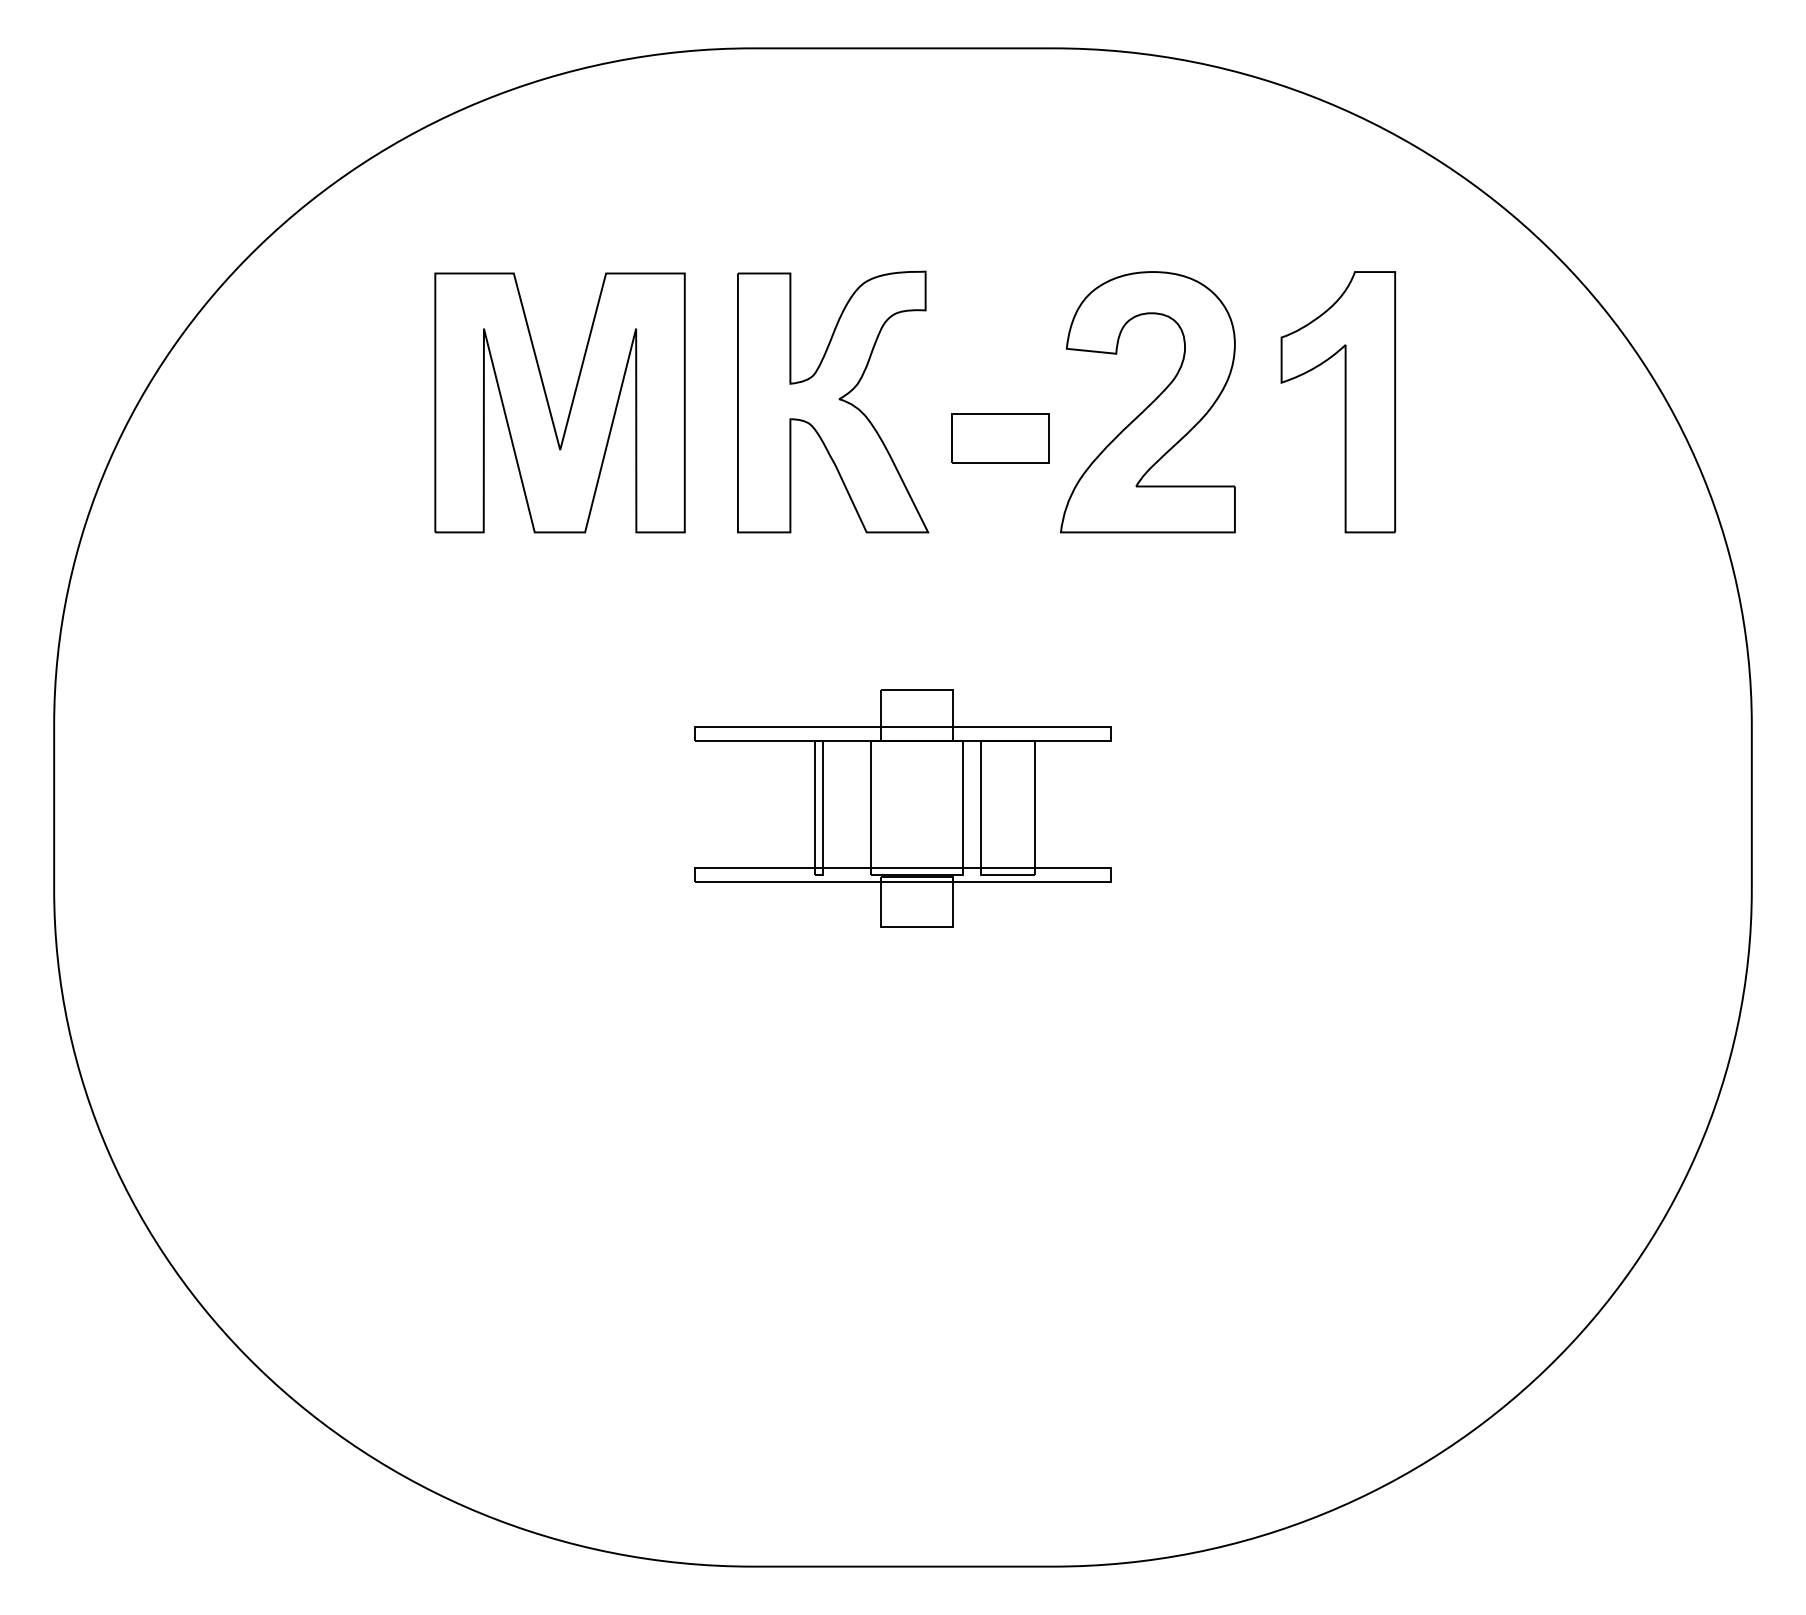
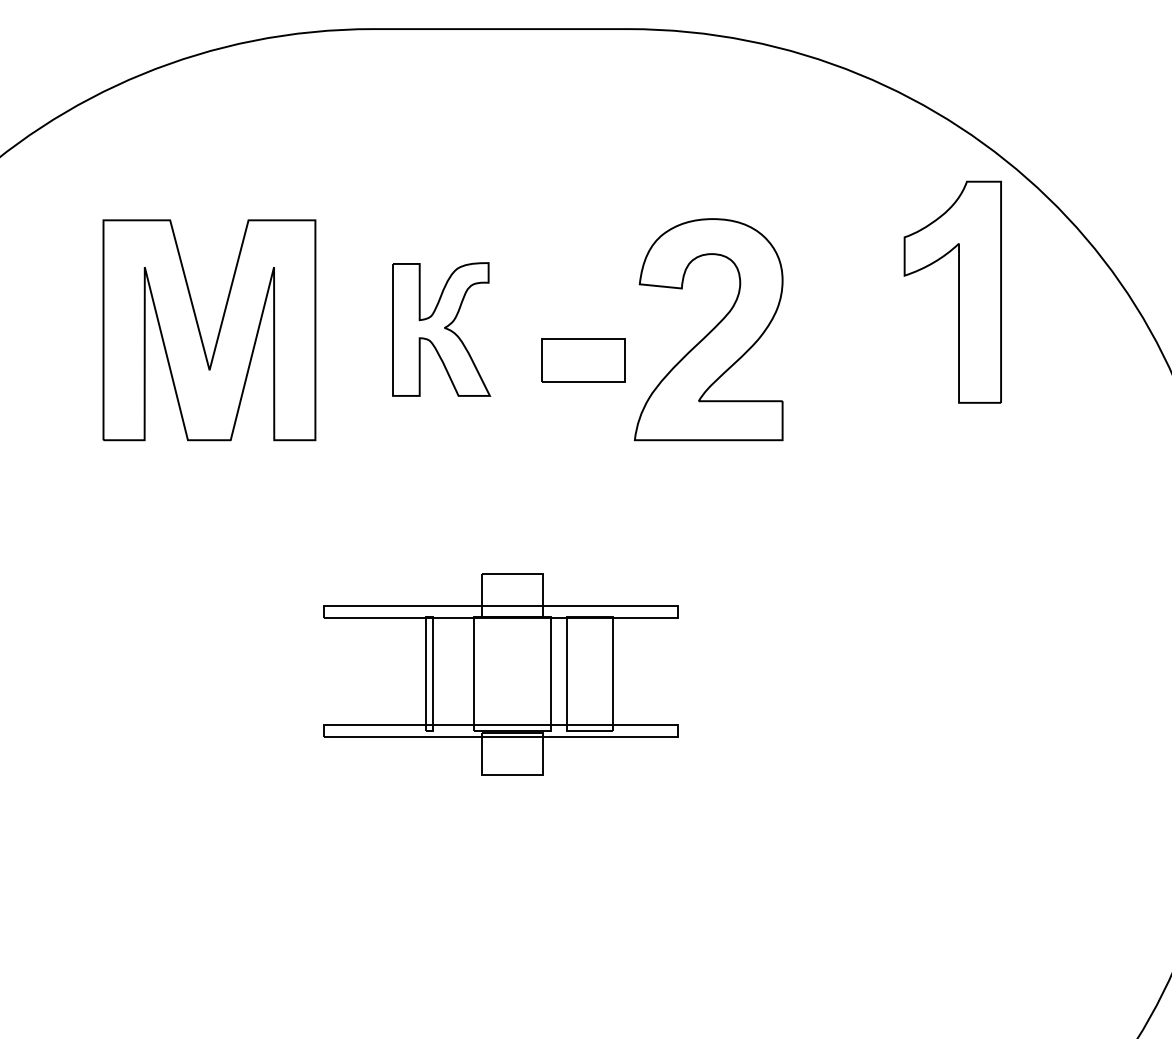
part: (833, 401) -> (441, 329), size x0.6
part: (1338, 402) -> (952, 292), moved

